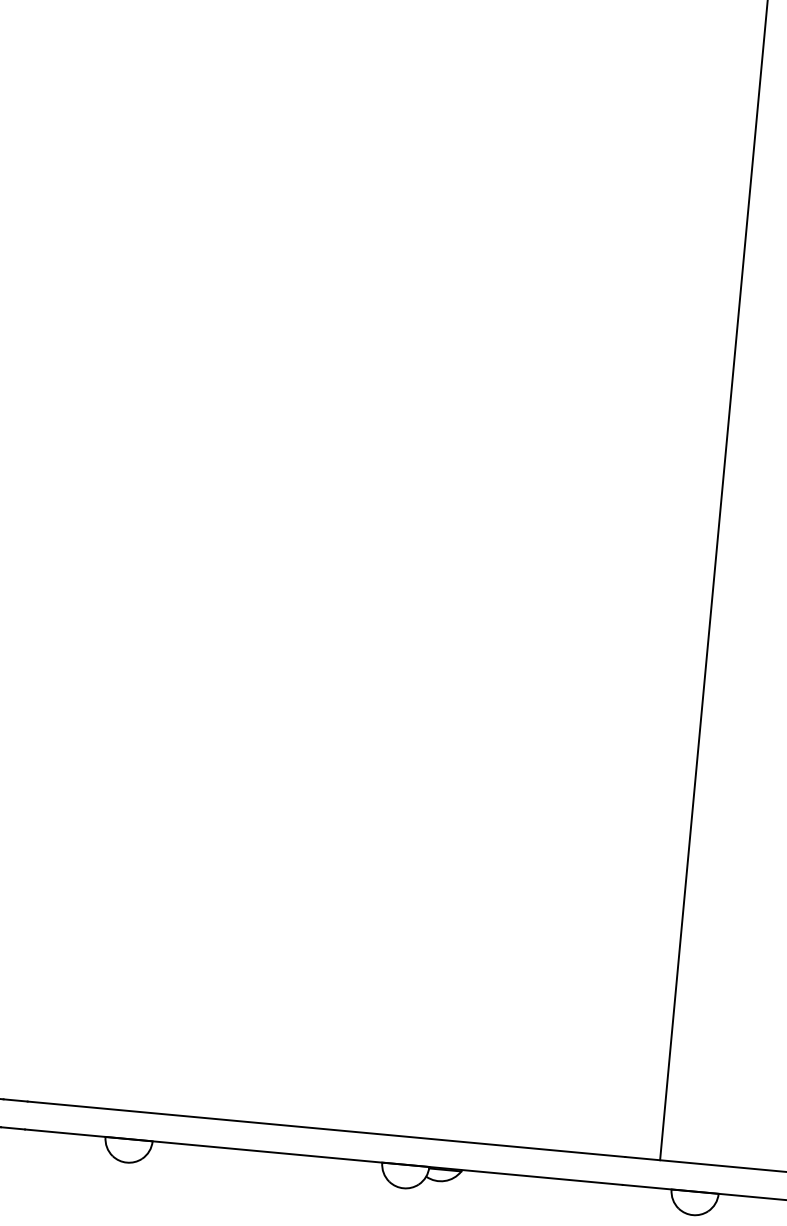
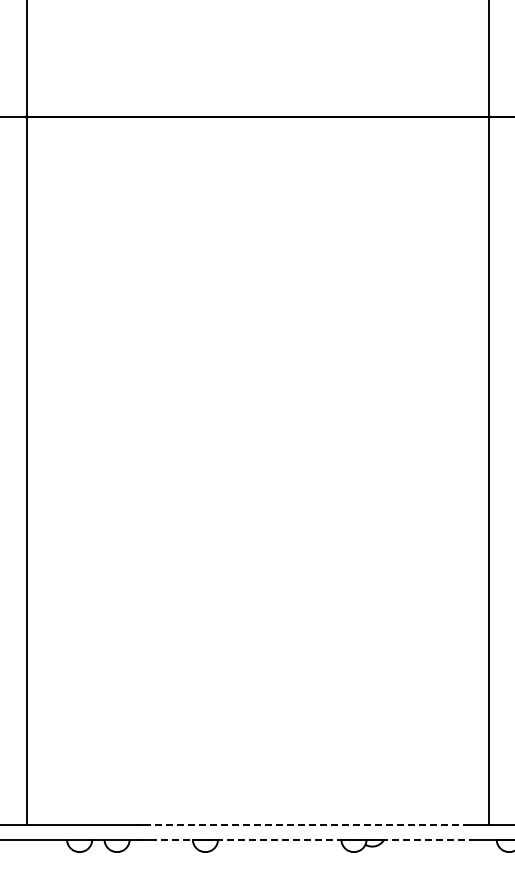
line: (325, 1129) -> (309, 824), solid -> dashed
line: (324, 1157) -> (310, 839), solid -> dashed

